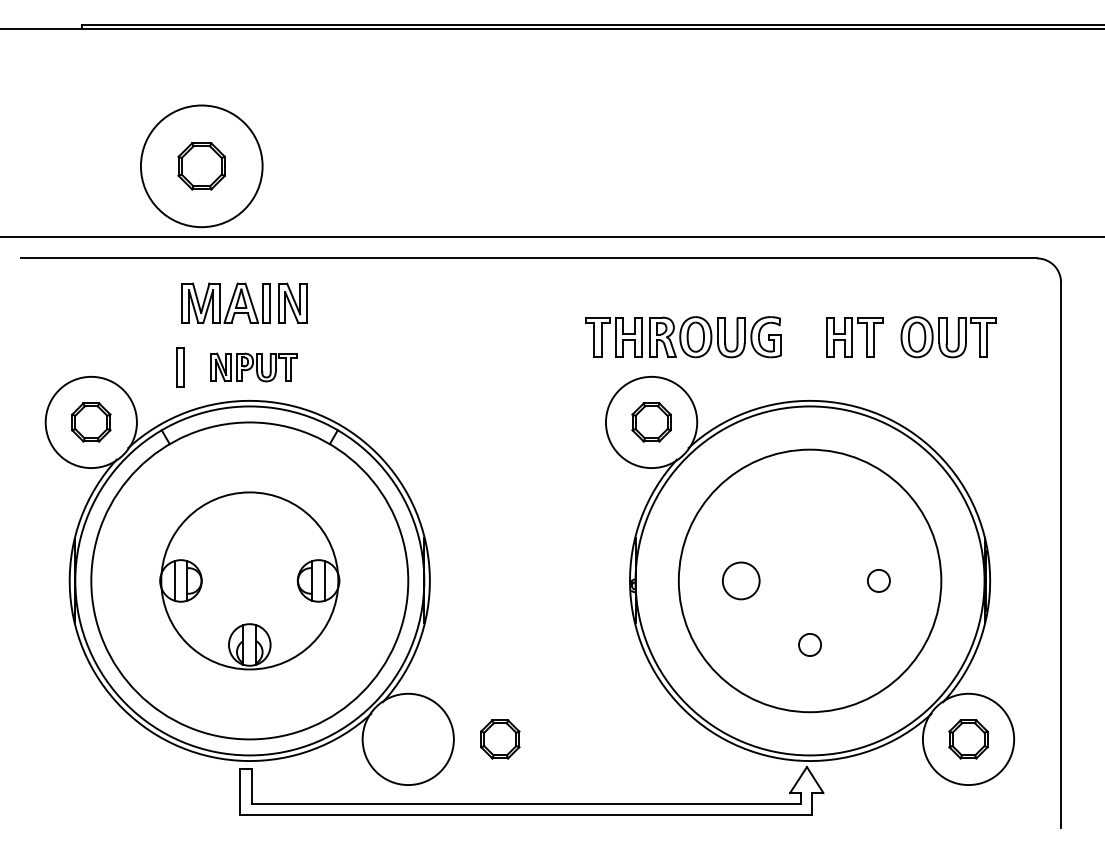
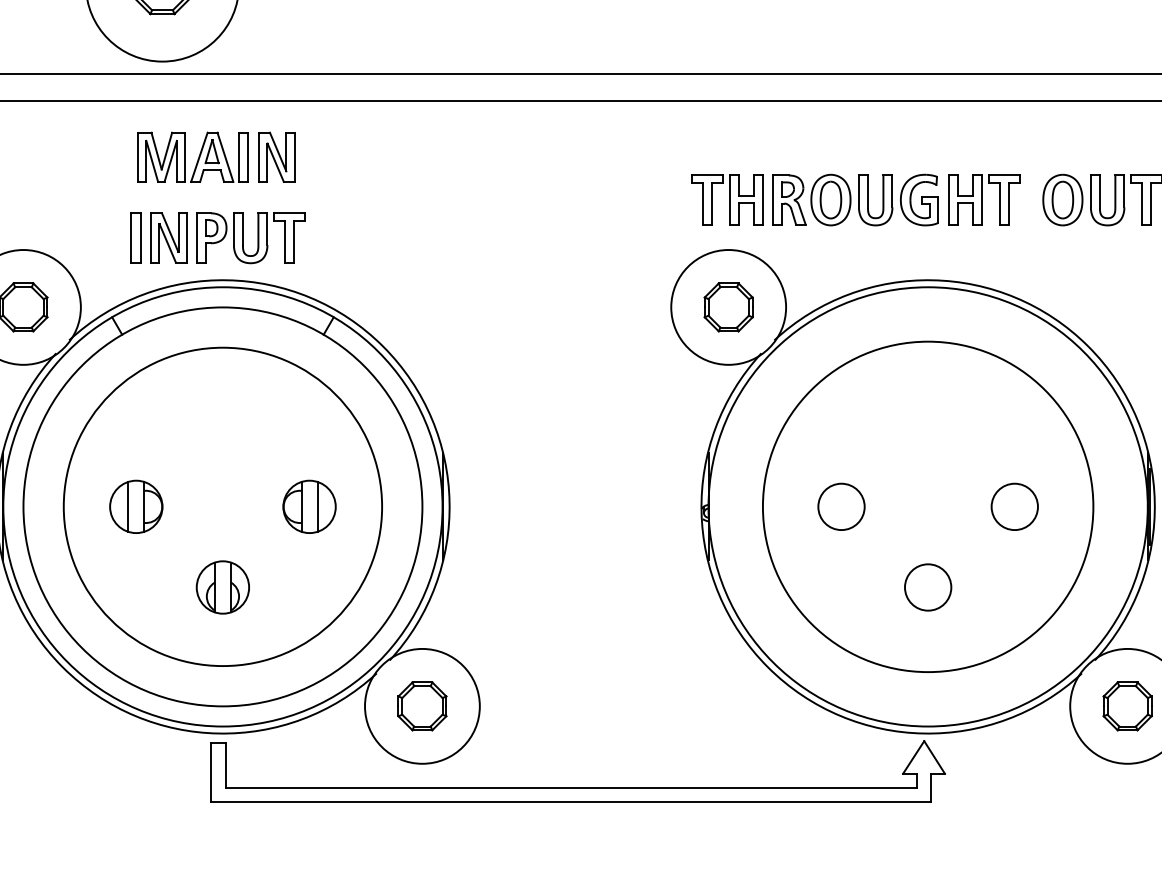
part: (683, 337) -> (815, 200), moved
part: (253, 367) -> (227, 238), size x1.43
circle: (249, 580) -> (222, 506), size x1.43
circle: (878, 580) -> (1014, 506), size x1.67
circle: (809, 644) -> (927, 586), size x1.67
part: (500, 739) -> (422, 706), moved

